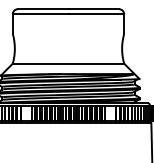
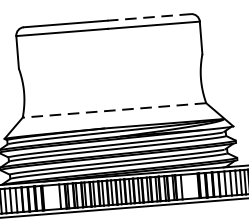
line: (93, 9) -> (148, 17), solid -> dashed
line: (68, 63) -> (114, 110), solid -> dashed

